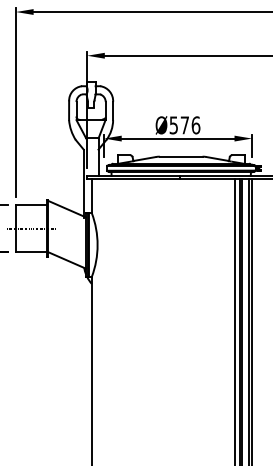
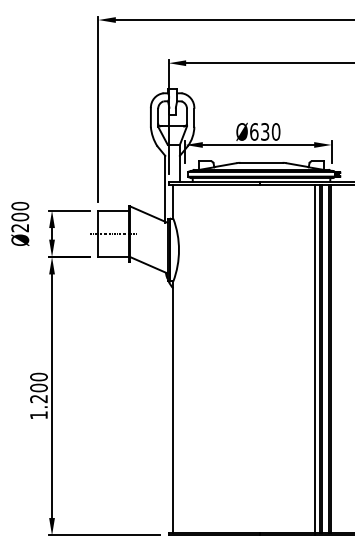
text: (185, 124) -> (265, 131), Ø576 -> Ø630

